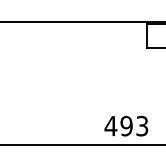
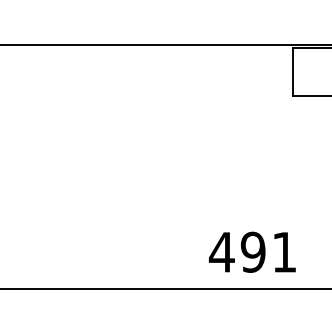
text: (142, 125) -> (284, 250), 493 -> 491

